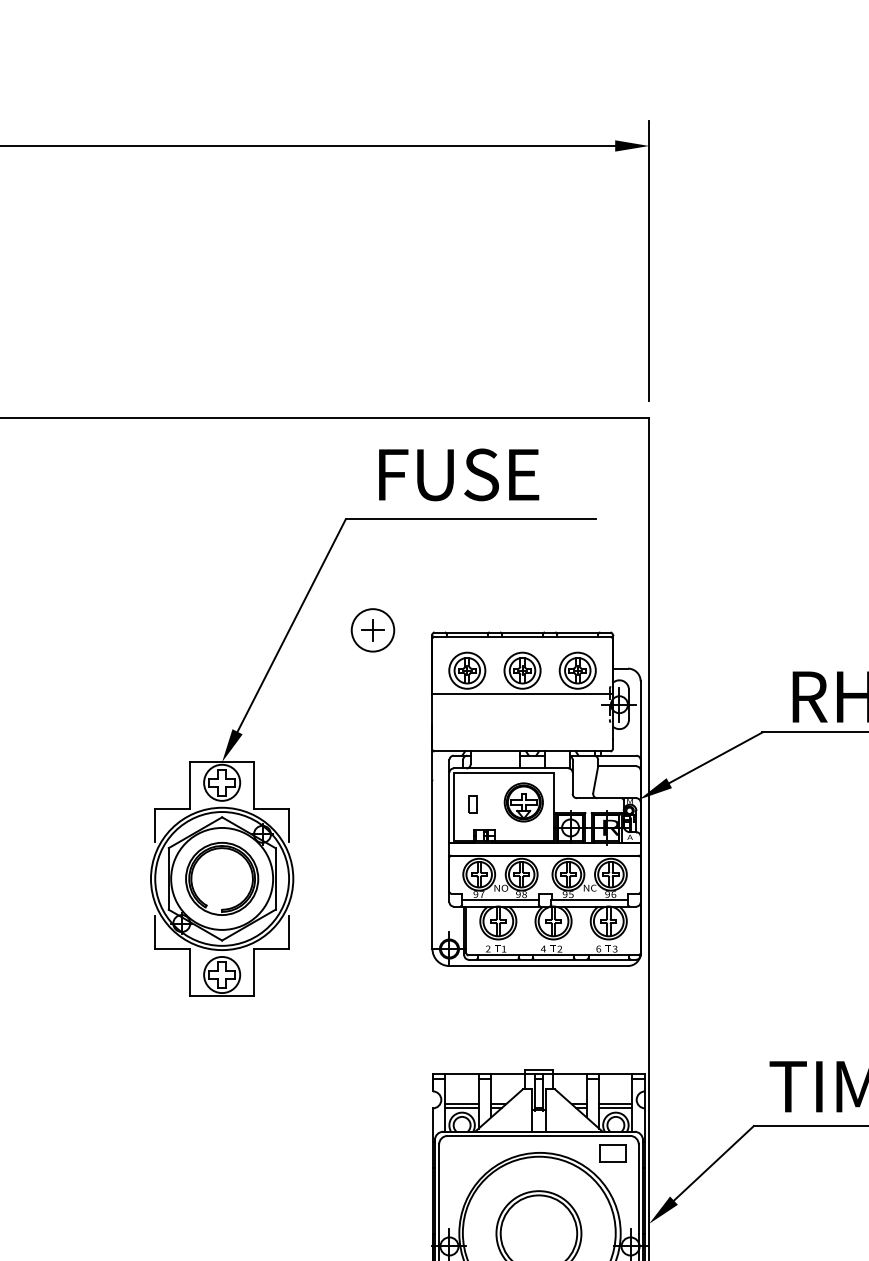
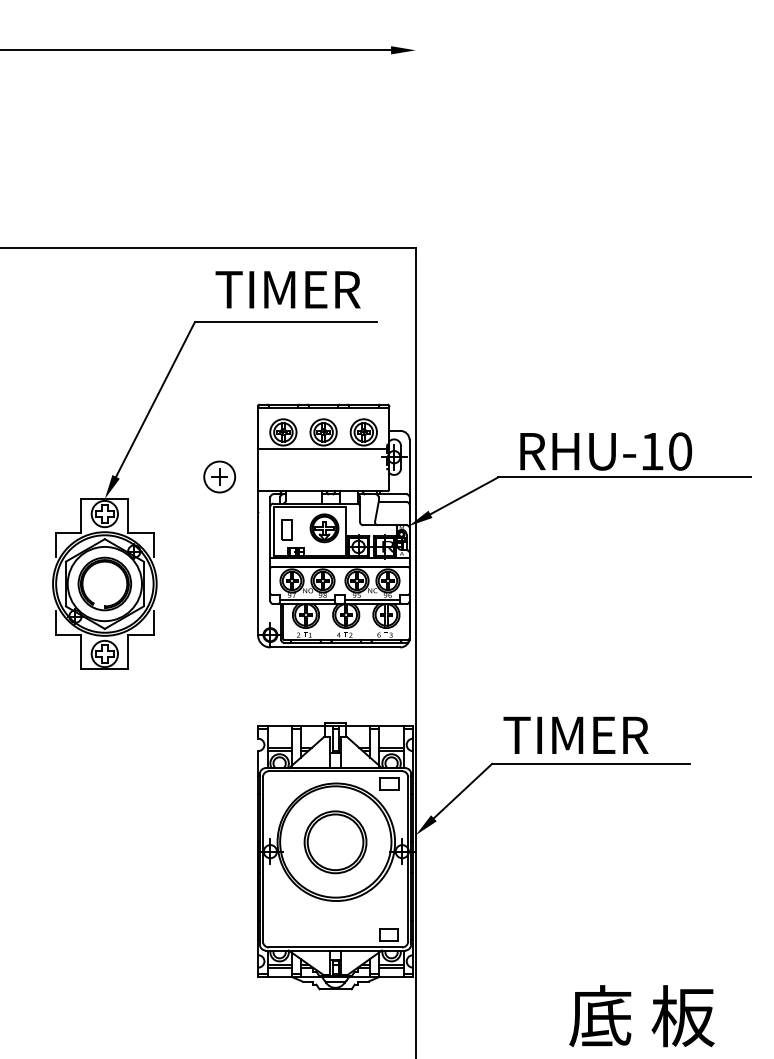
line: (648, 260) -> (415, 133), removed
text: (472, 474) -> (287, 289), FUSE -> TIMER
part: (372, 629) -> (219, 476), moved
part: (472, 804) -> (287, 529), size x1.6

